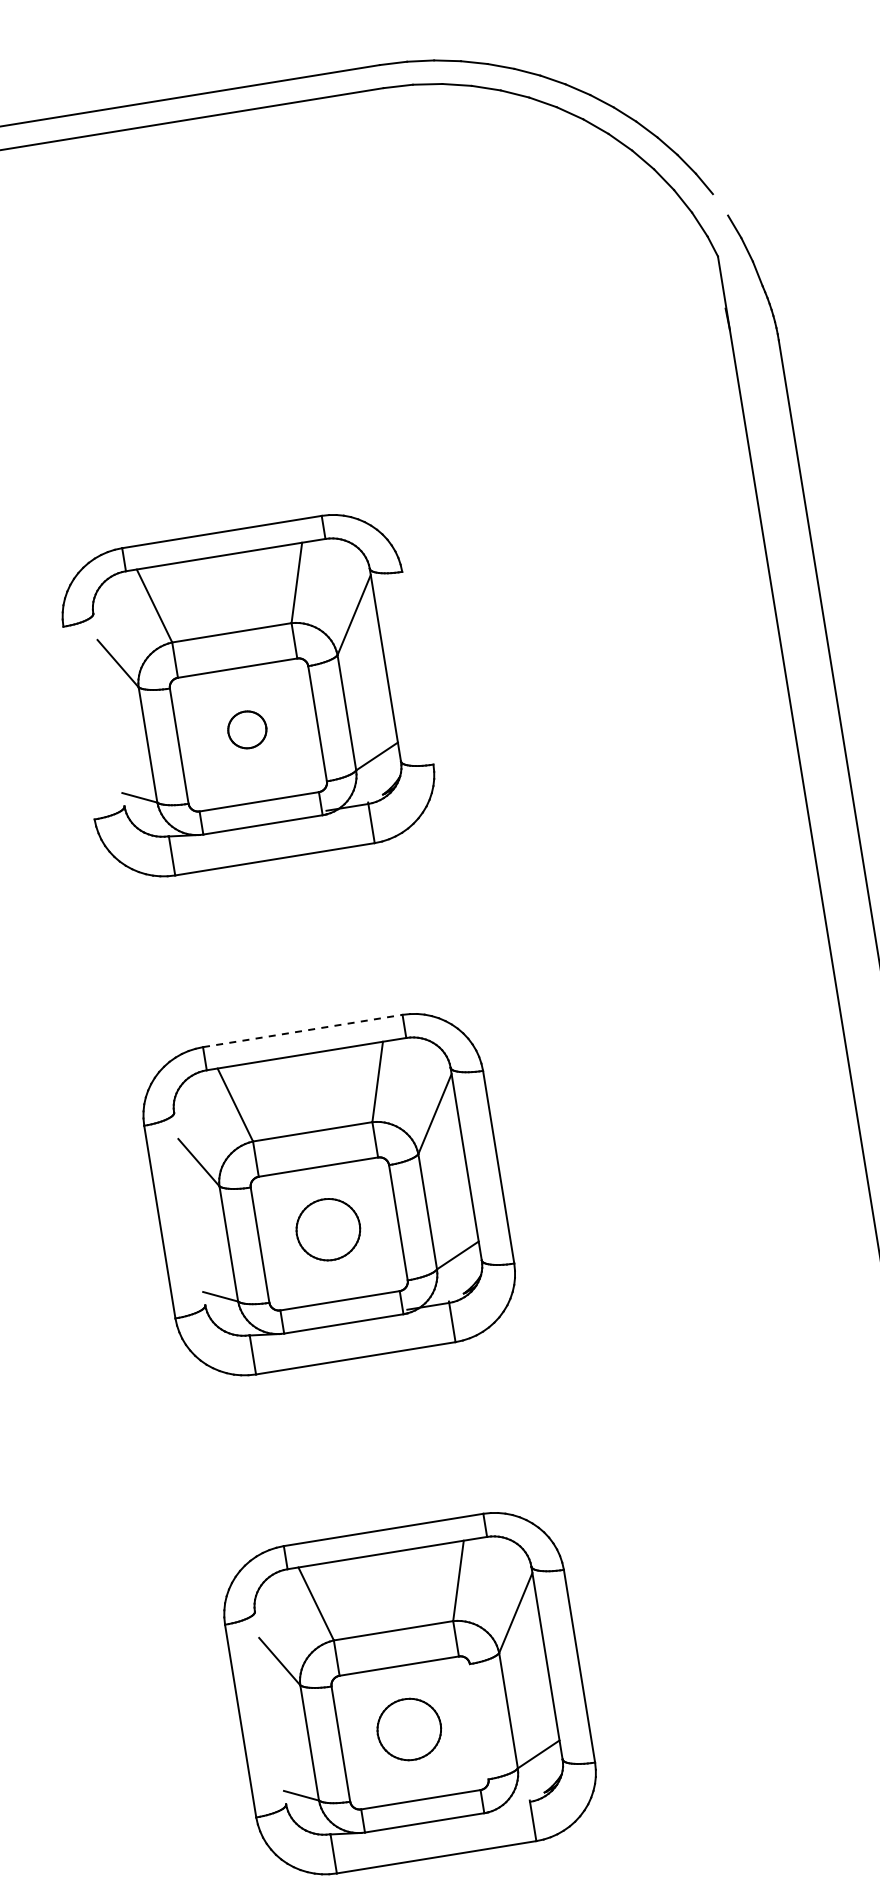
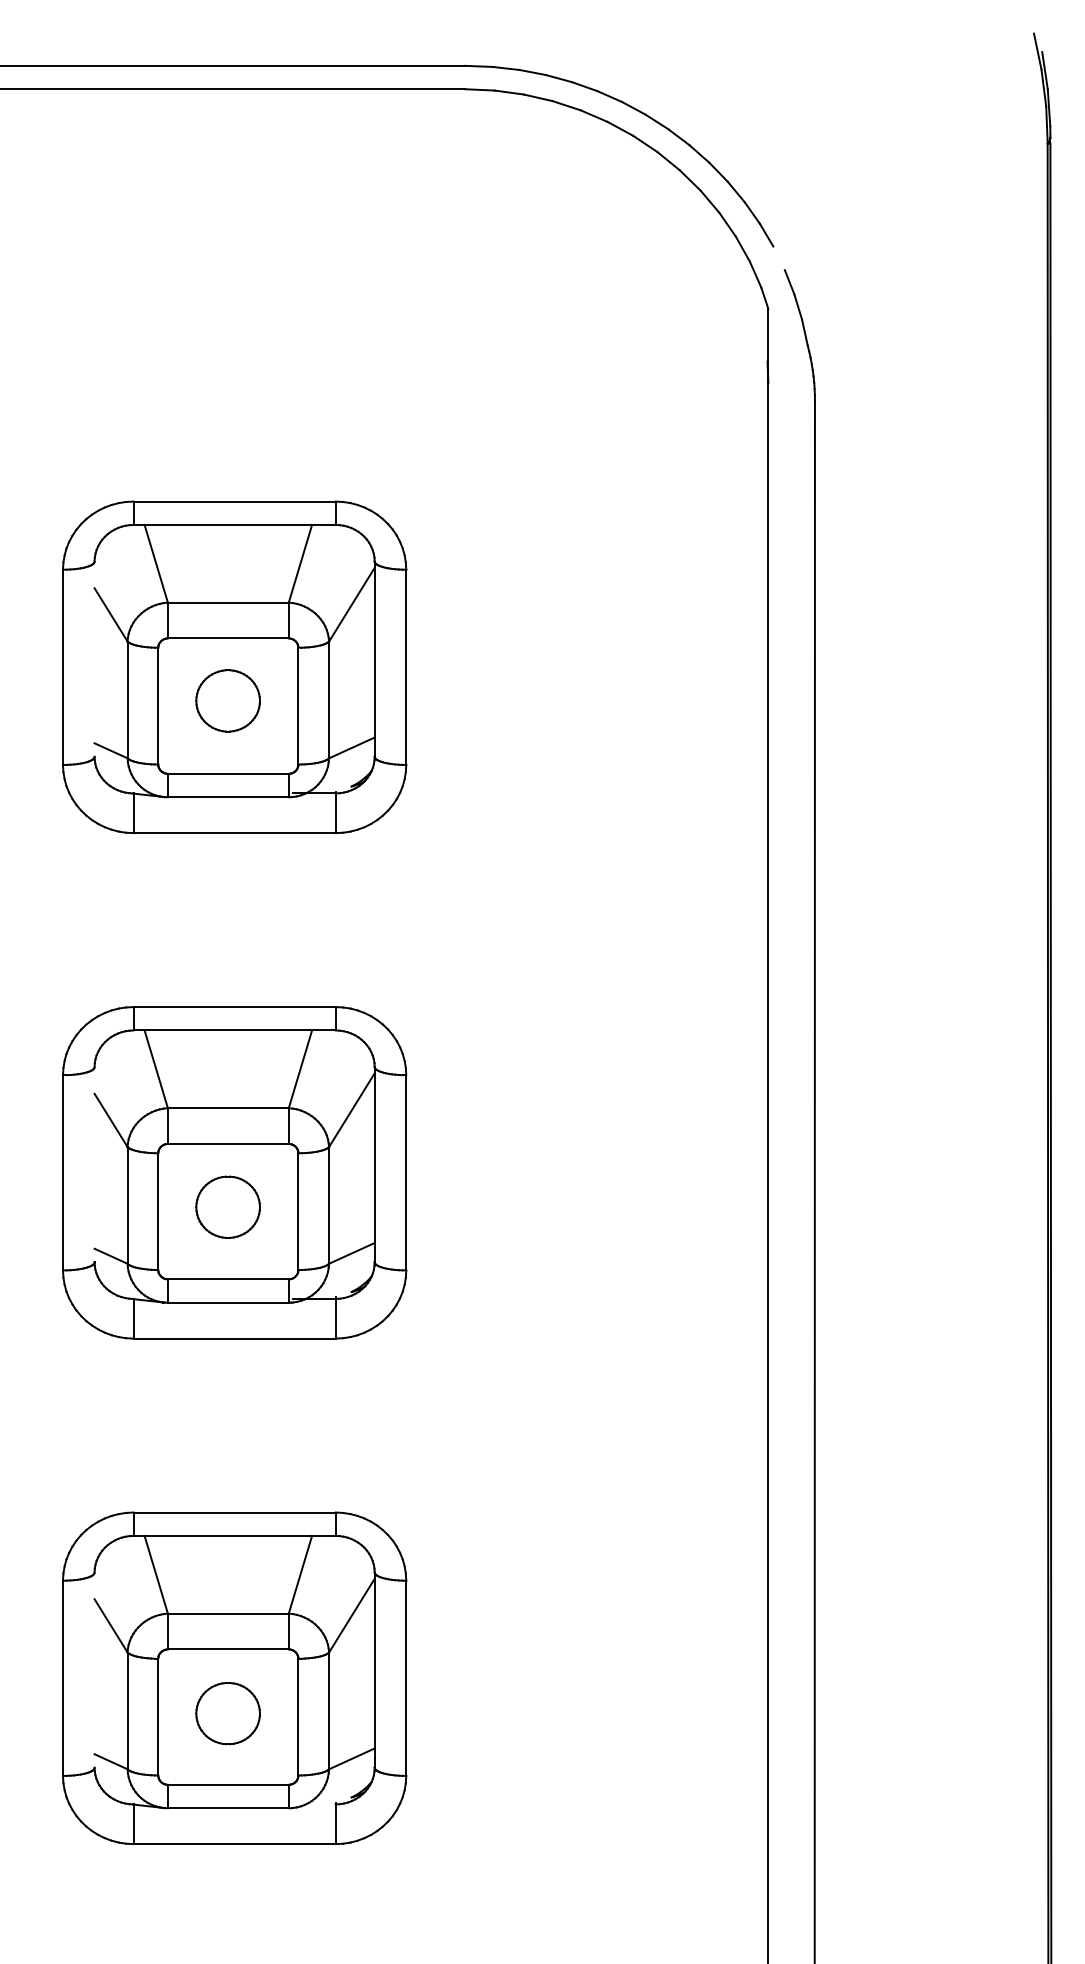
line: (417, 667) -> (406, 666), added
line: (79, 722) -> (63, 666), added
part: (246, 729) -> (227, 700), size x1.67
line: (303, 1031) -> (235, 1007), dashed -> solid
line: (479, 1721) -> (298, 1716), added

